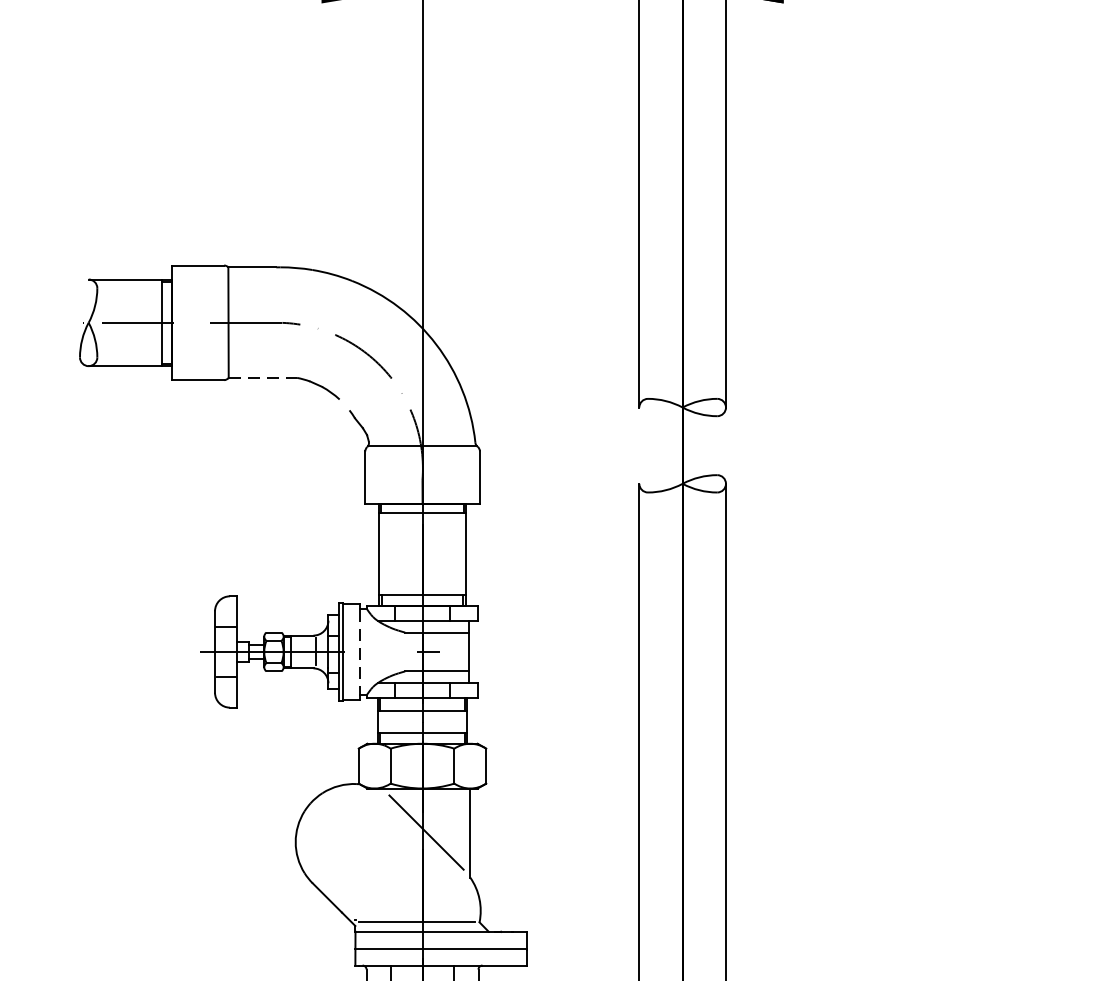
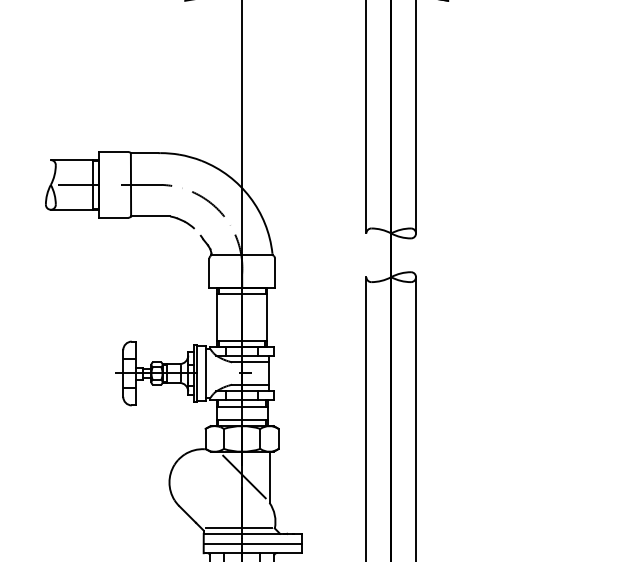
line: (262, 377) -> (150, 216), dashed -> solid
line: (360, 653) -> (206, 374), dashed -> solid

